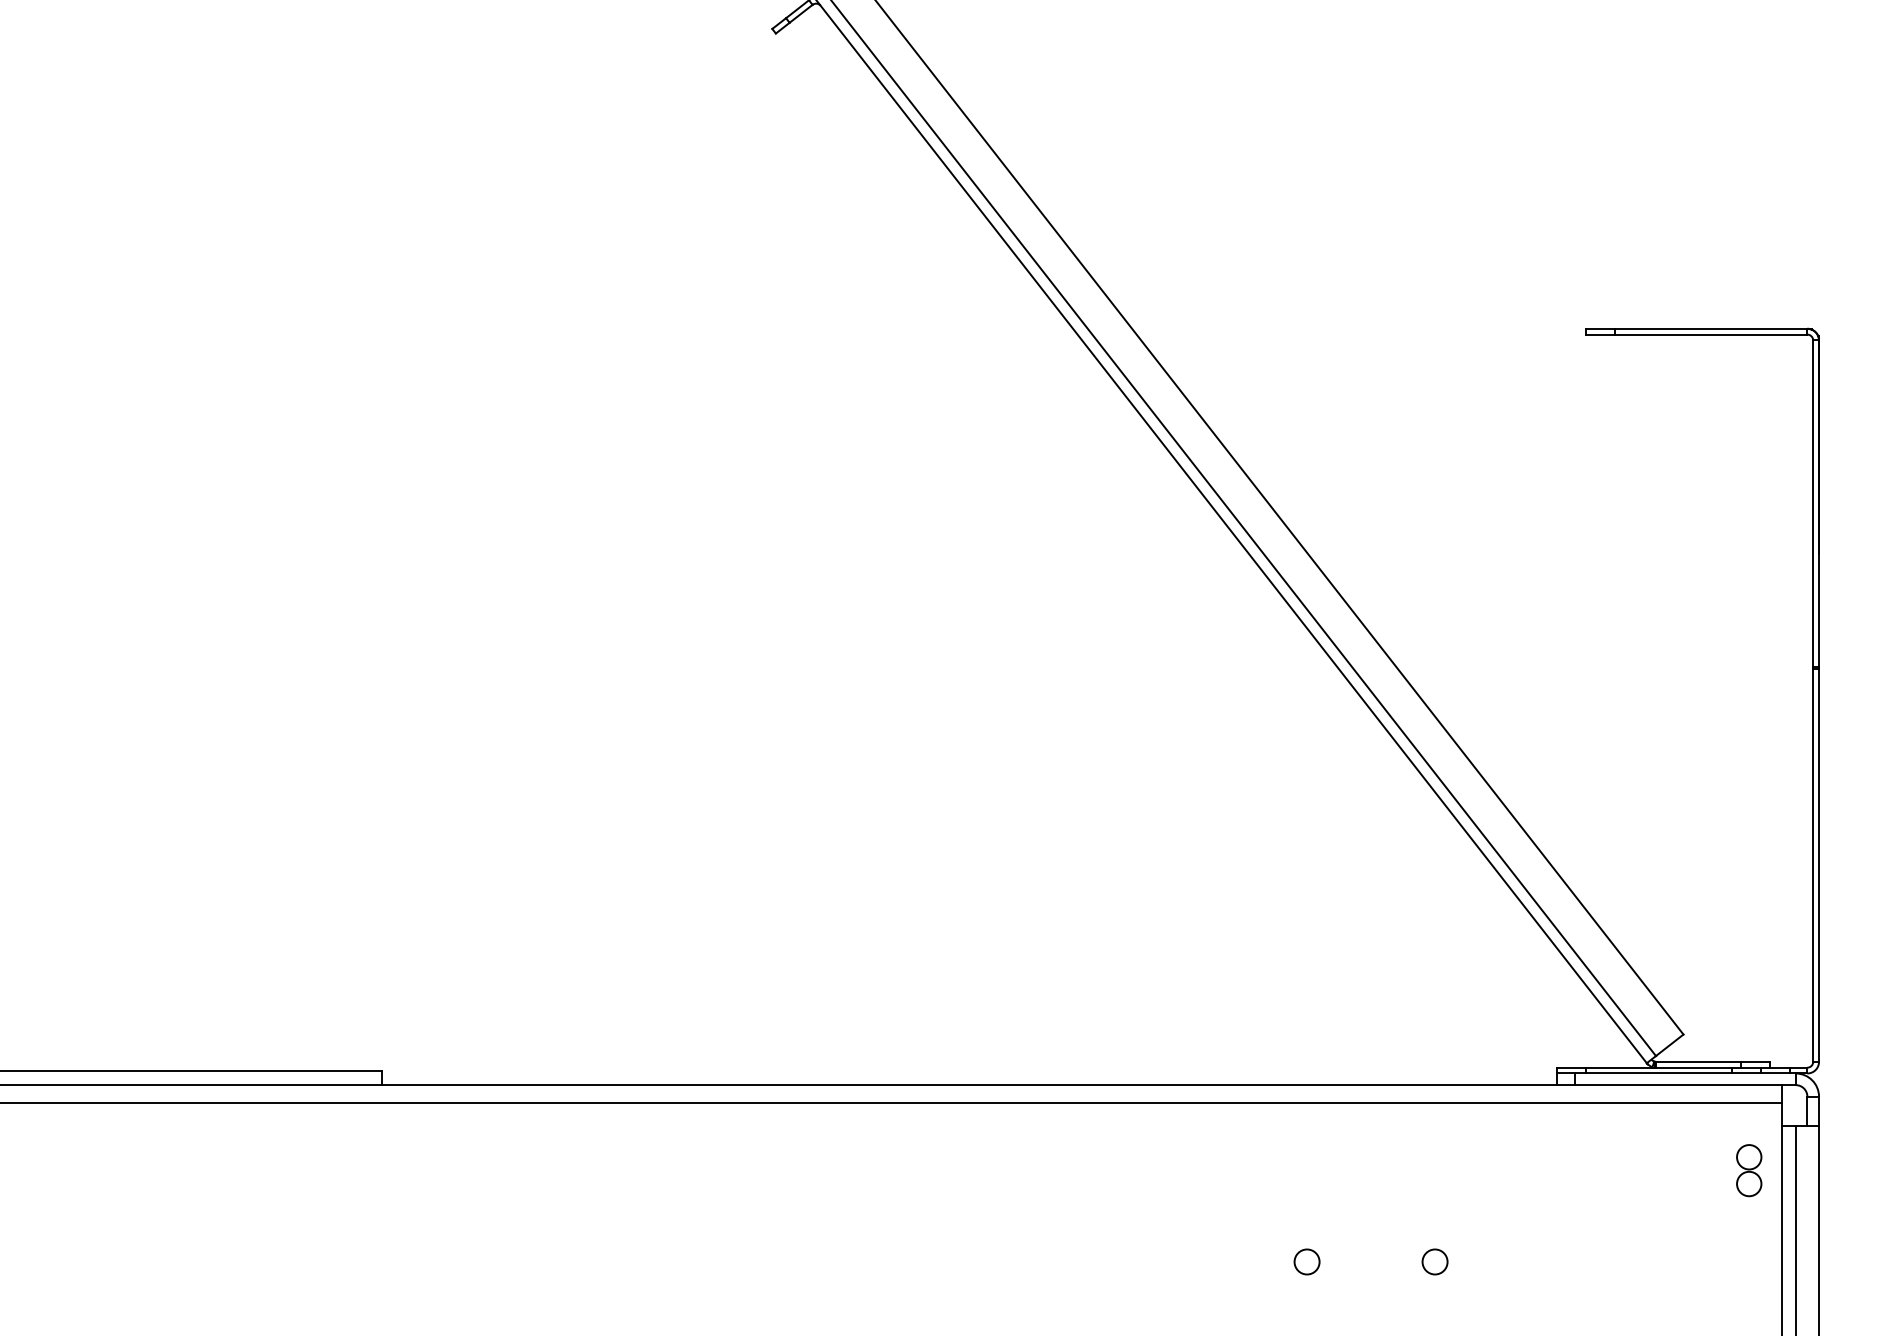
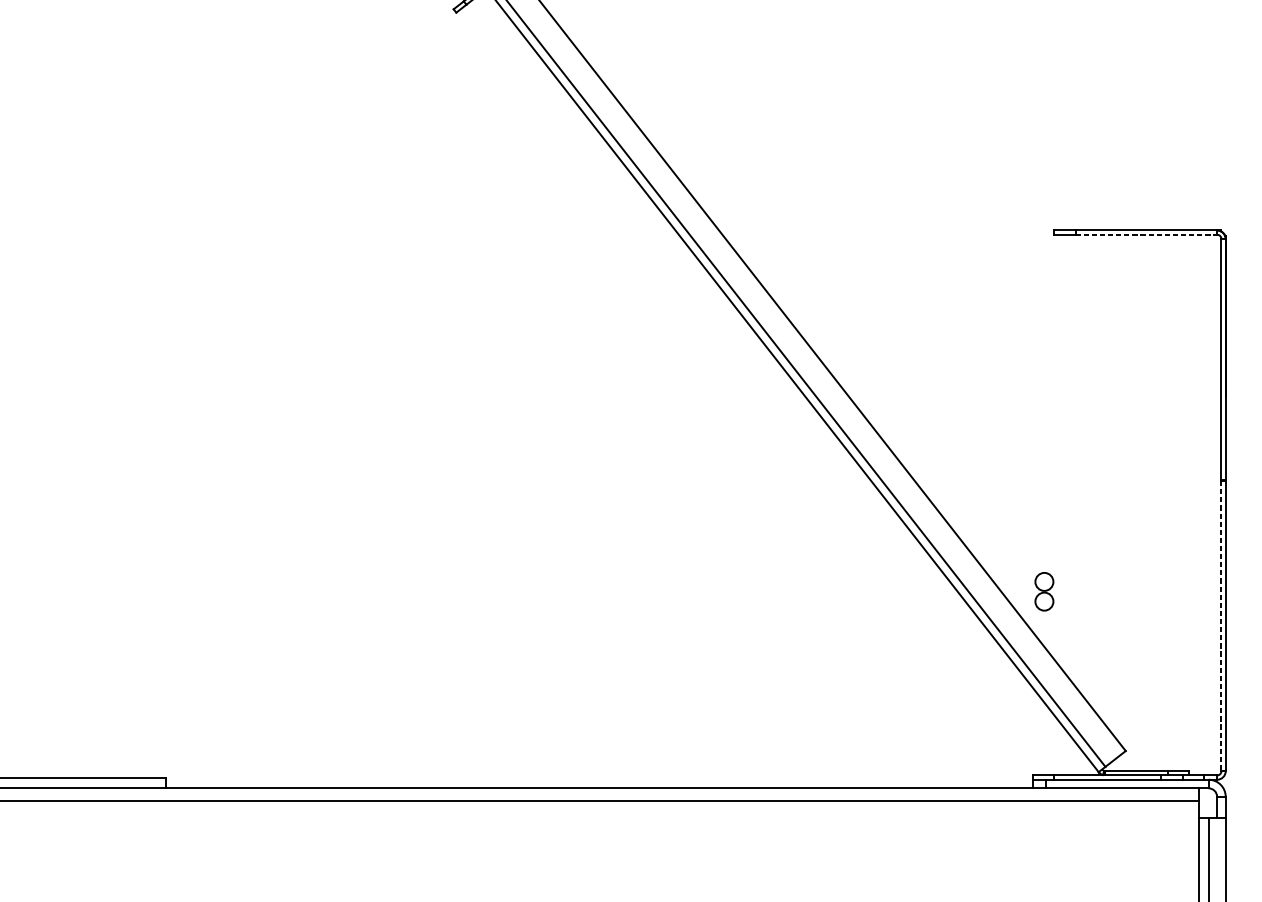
line: (1711, 334) -> (1146, 234), solid -> dashed
line: (1813, 865) -> (1221, 626), solid -> dashed
part: (1749, 1170) -> (1044, 591), moved

